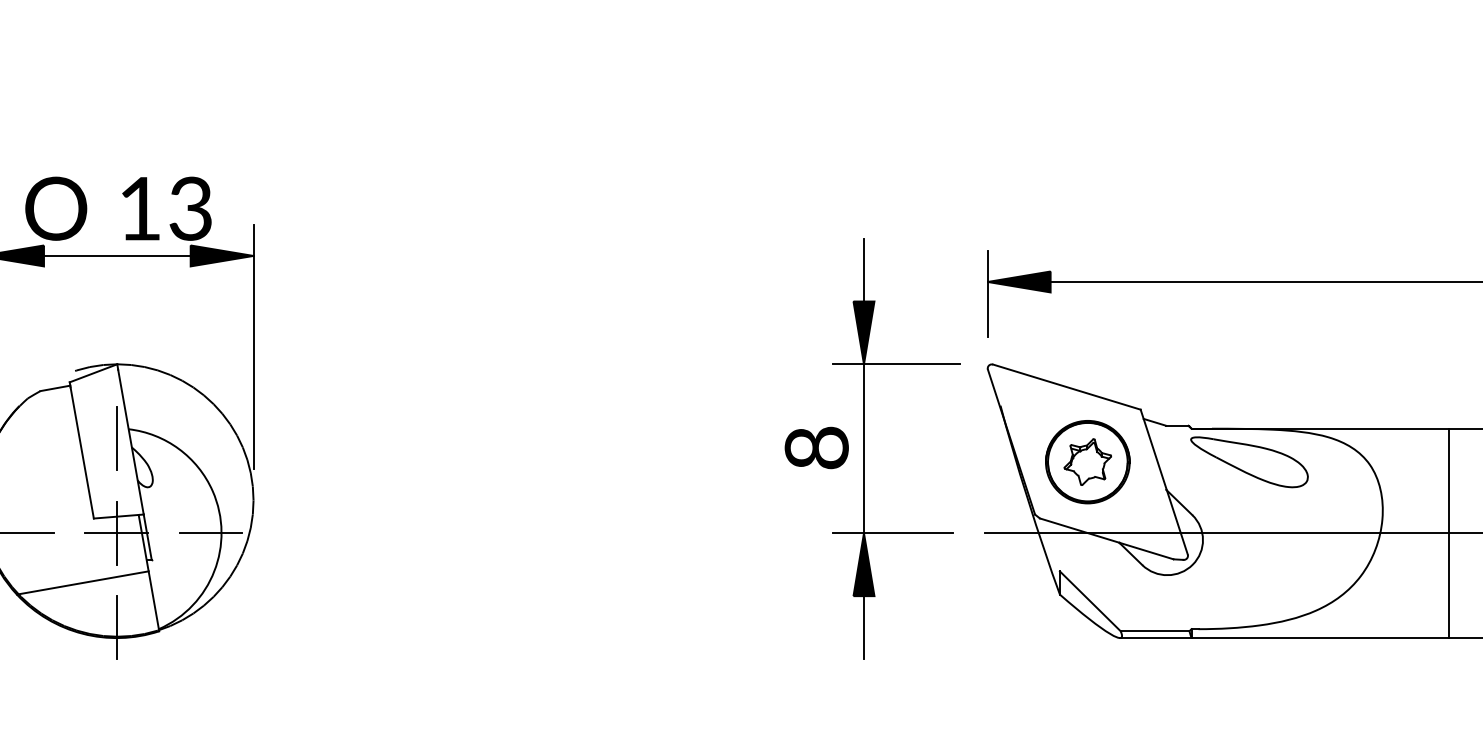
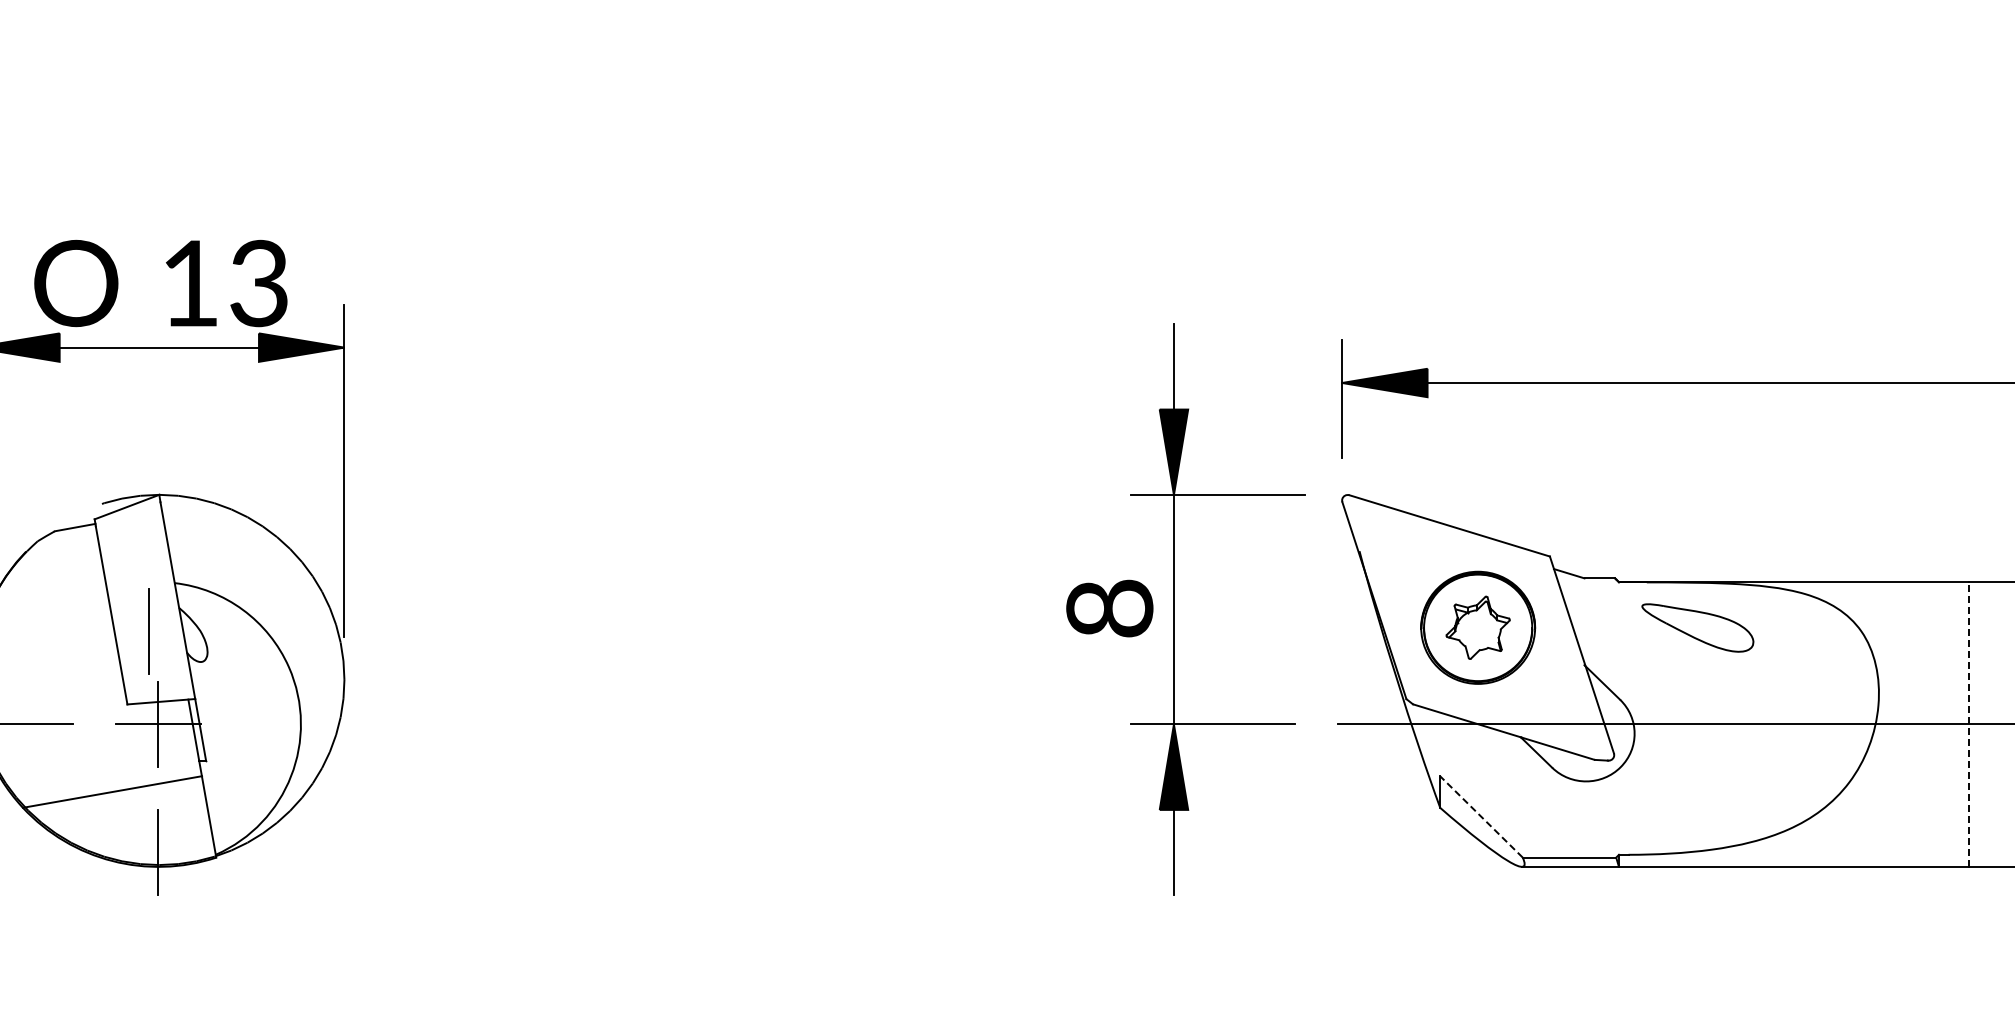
line: (115, 439) -> (148, 631), moved
part: (1249, 461) -> (1697, 627), size x0.7
line: (1449, 532) -> (1969, 723), solid -> dashed
line: (210, 533) -> (286, 724), removed
line: (1090, 600) -> (1481, 816), solid -> dashed

